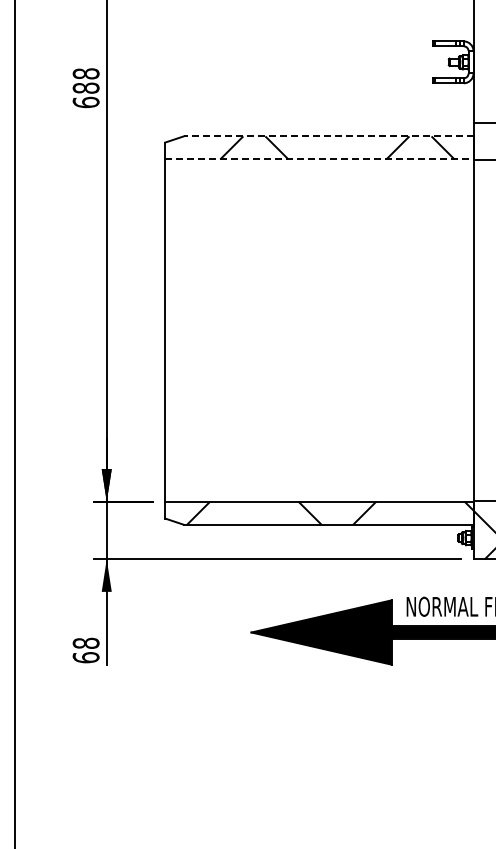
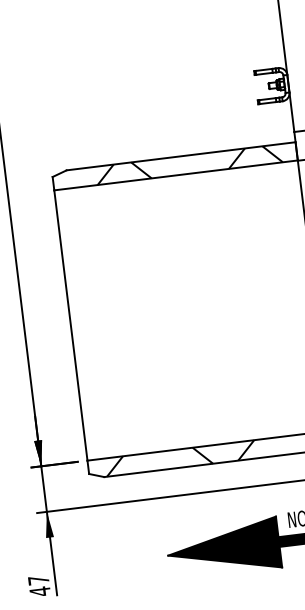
line: (328, 136) -> (181, 156), dashed -> solid
line: (319, 159) -> (176, 175), dashed -> solid
text: (85, 650) -> (38, 585), 68 -> 47

